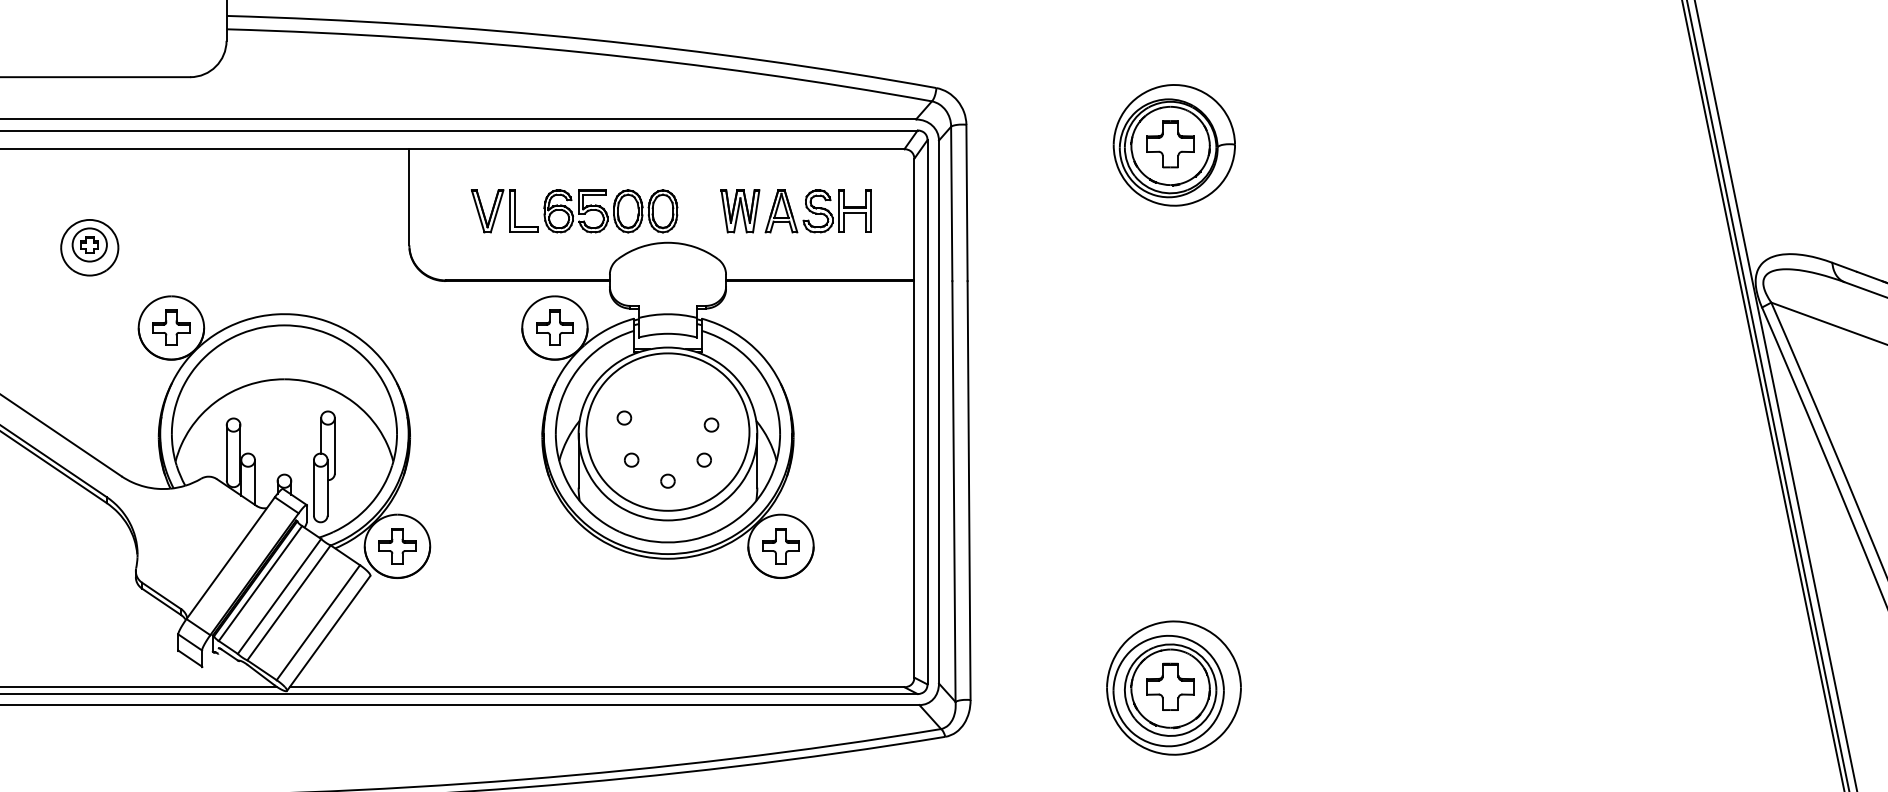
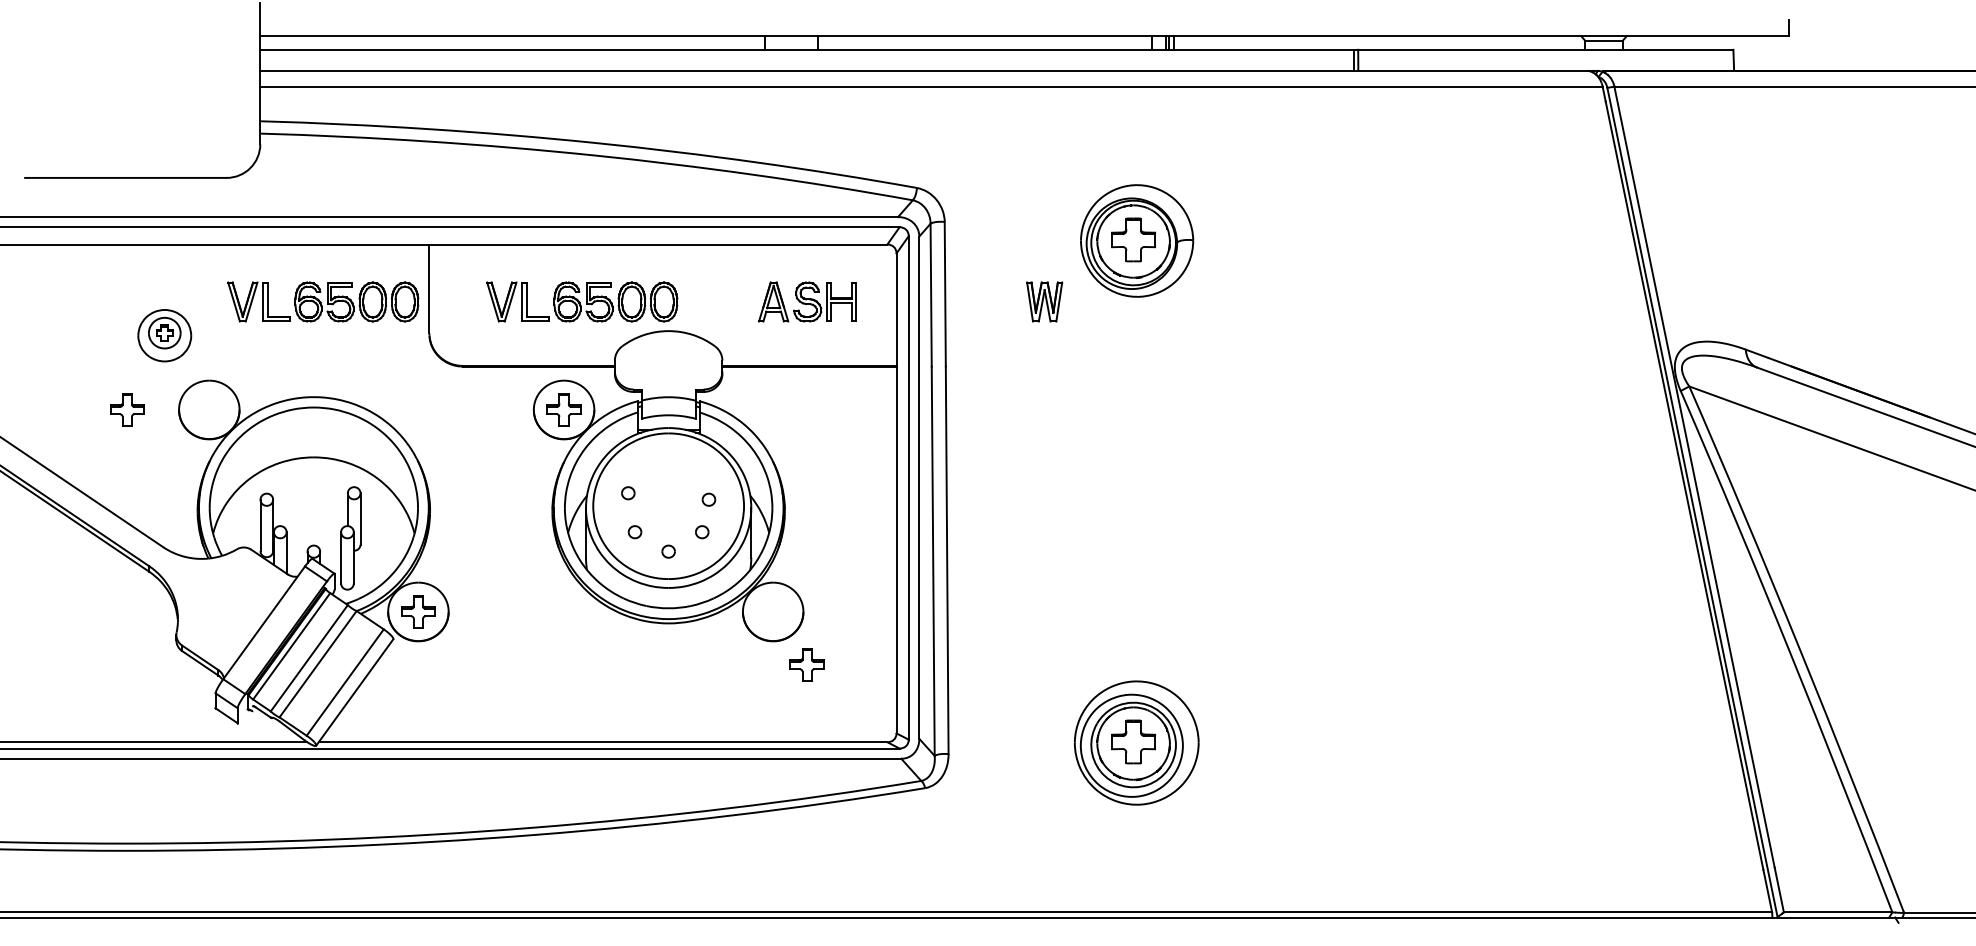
part: (294, 210) -> (323, 301), added
part: (740, 210) -> (1044, 301), moved
part: (89, 247) -> (164, 335), moved
part: (171, 327) -> (127, 409), moved
part: (780, 545) -> (806, 664), moved

